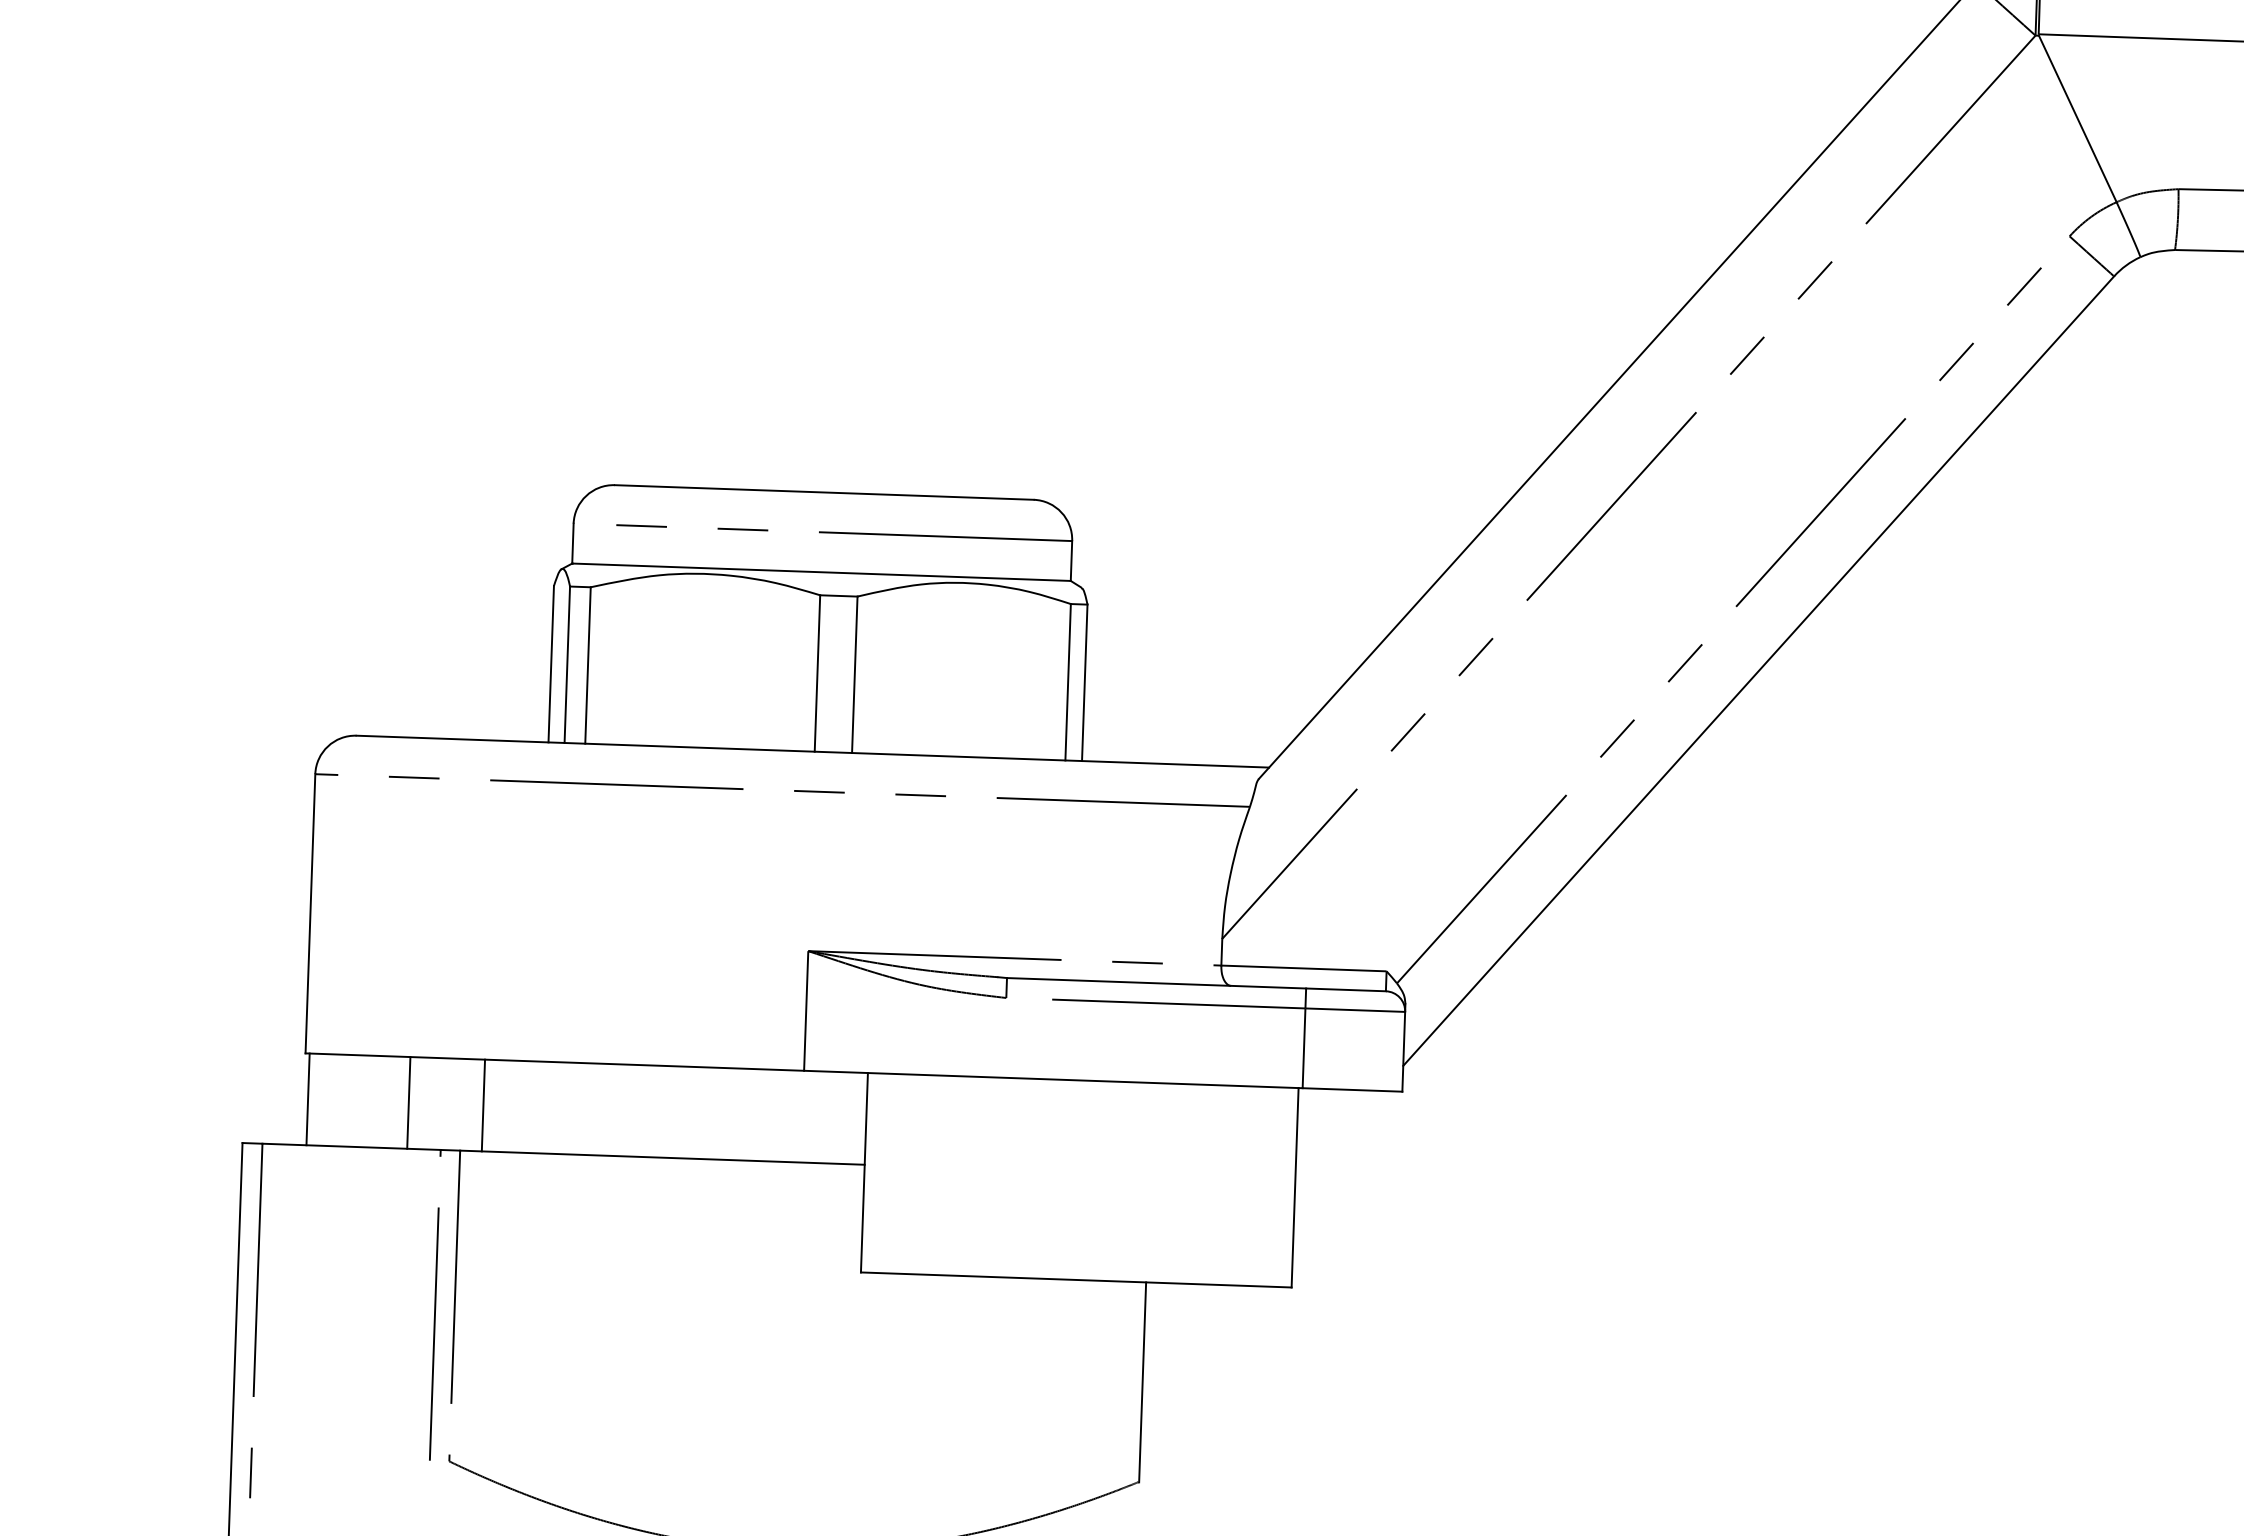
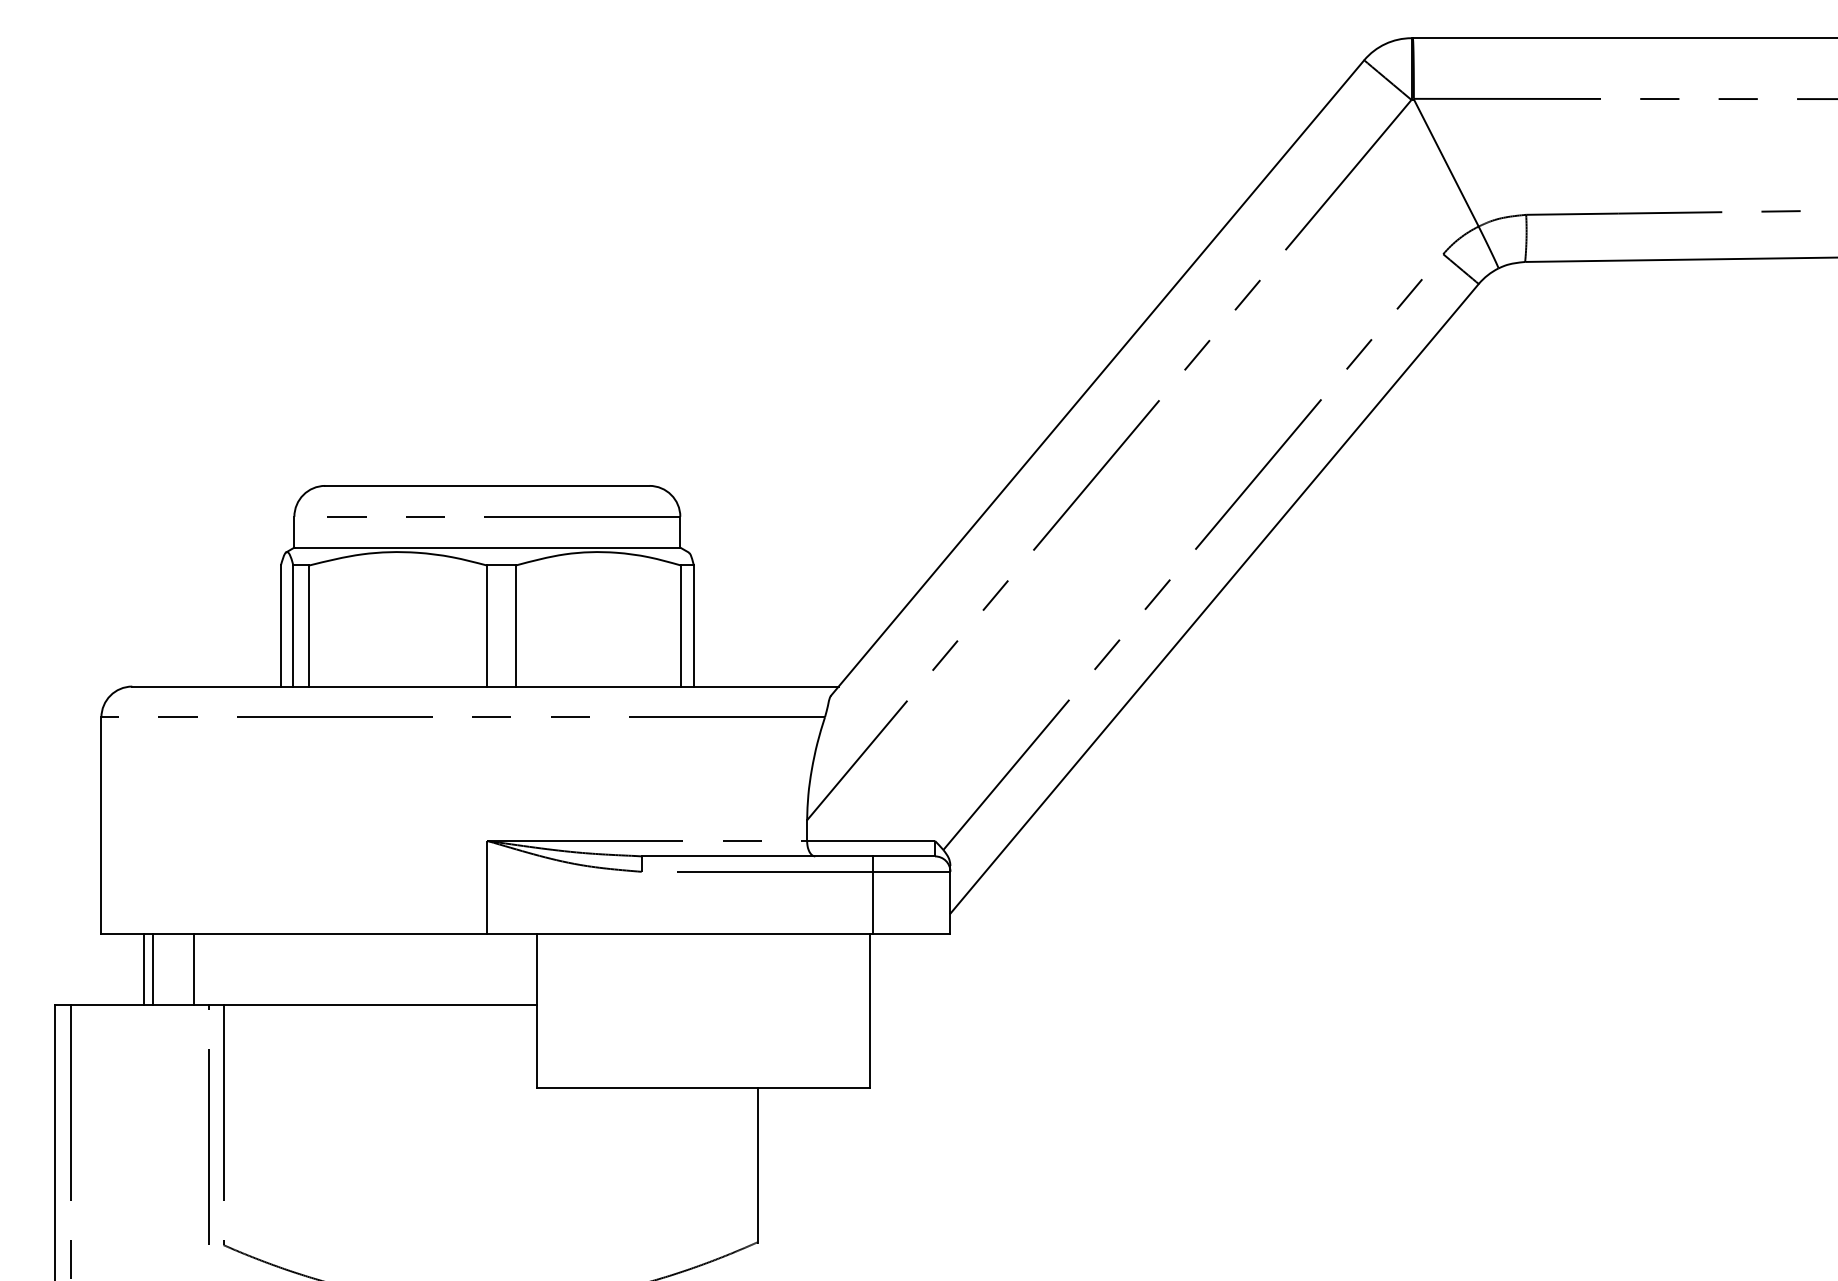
line: (307, 1098) -> (152, 968), moved
line: (408, 1102) -> (143, 968), moved
line: (483, 1104) -> (194, 968), moved

